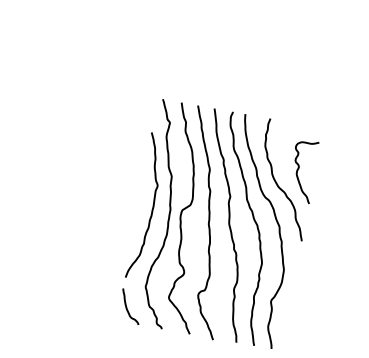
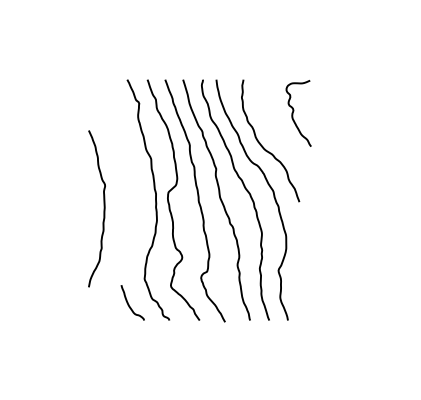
curve: (299, 168) -> (294, 111), moved
curve: (152, 207) -> (103, 208), moved

